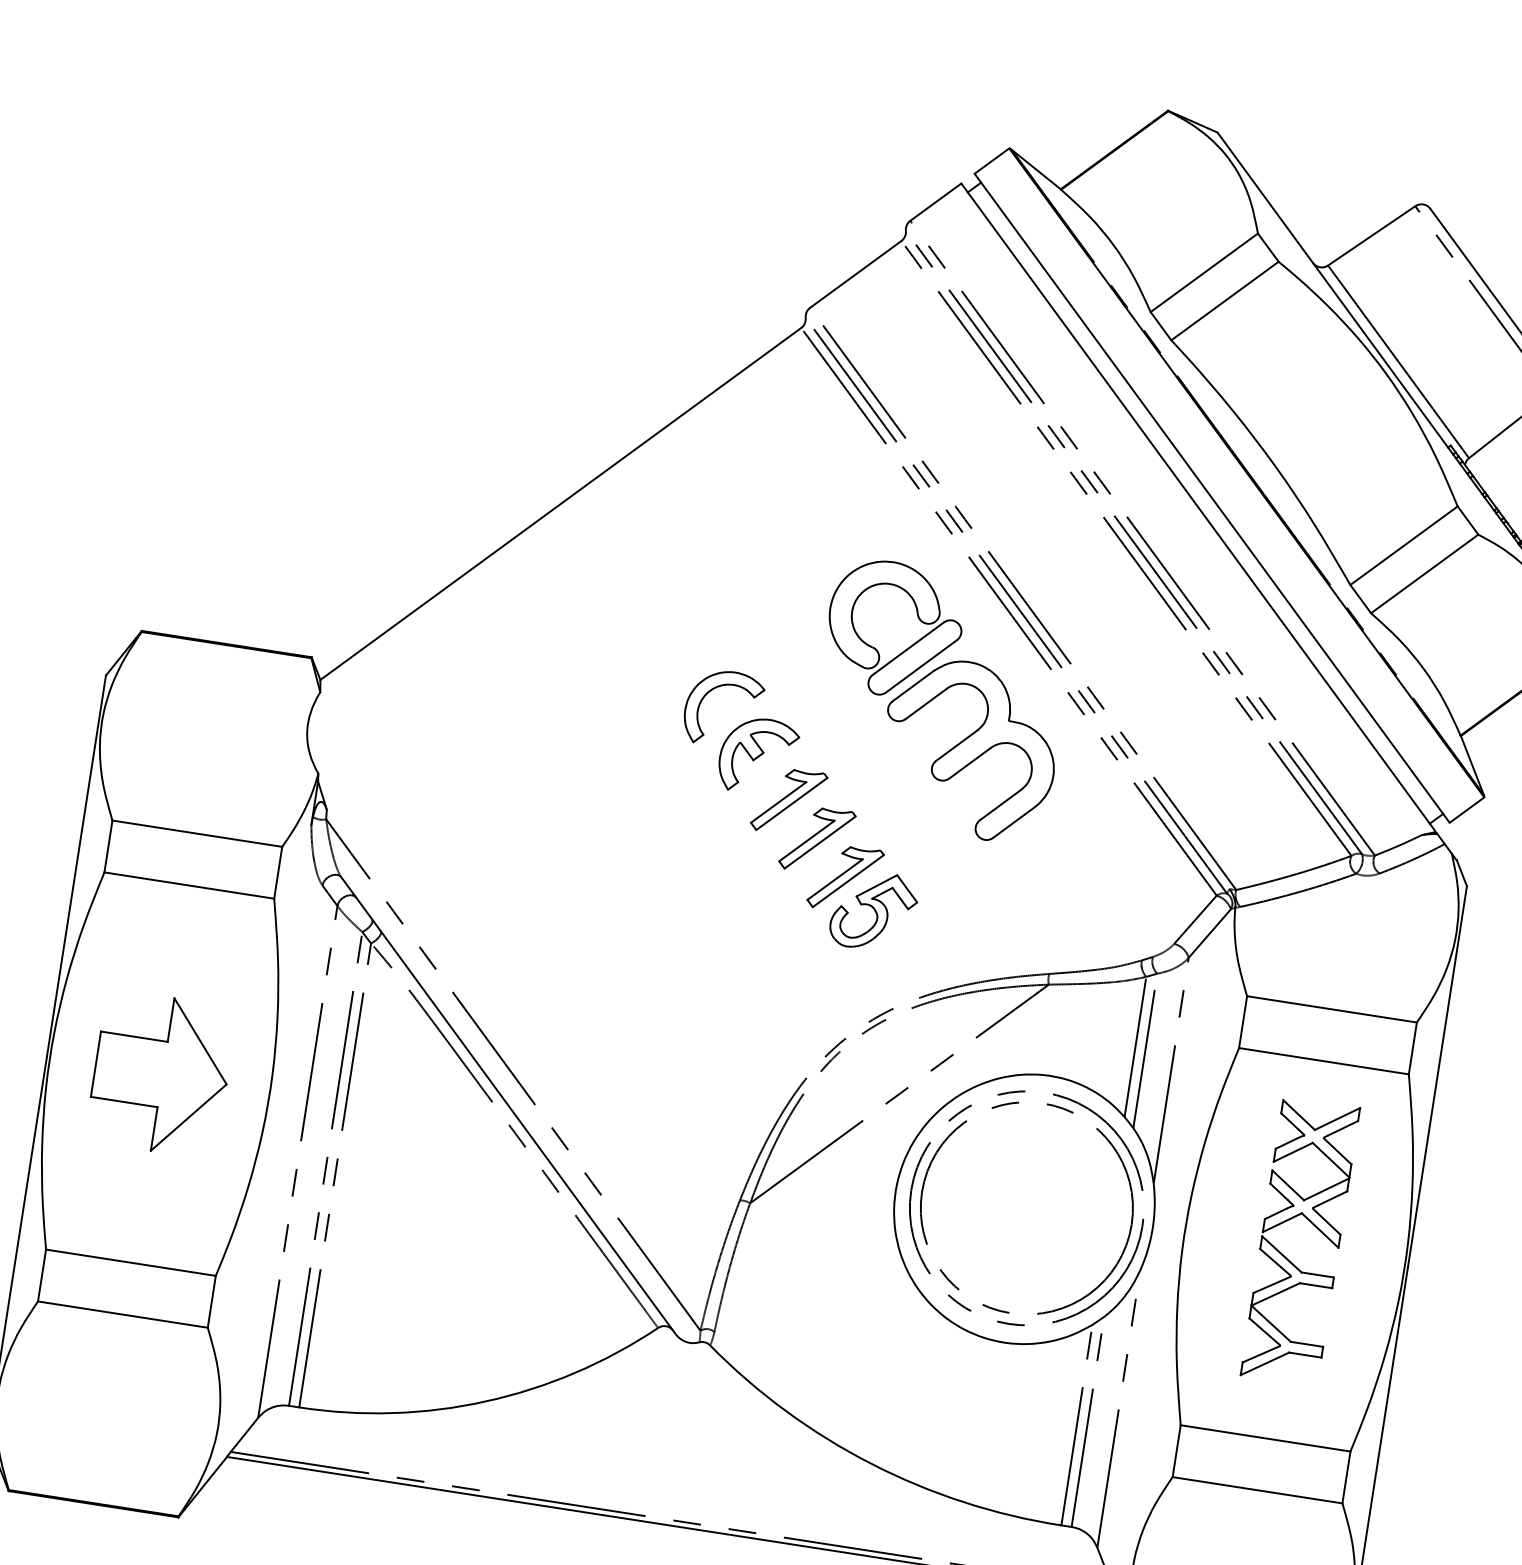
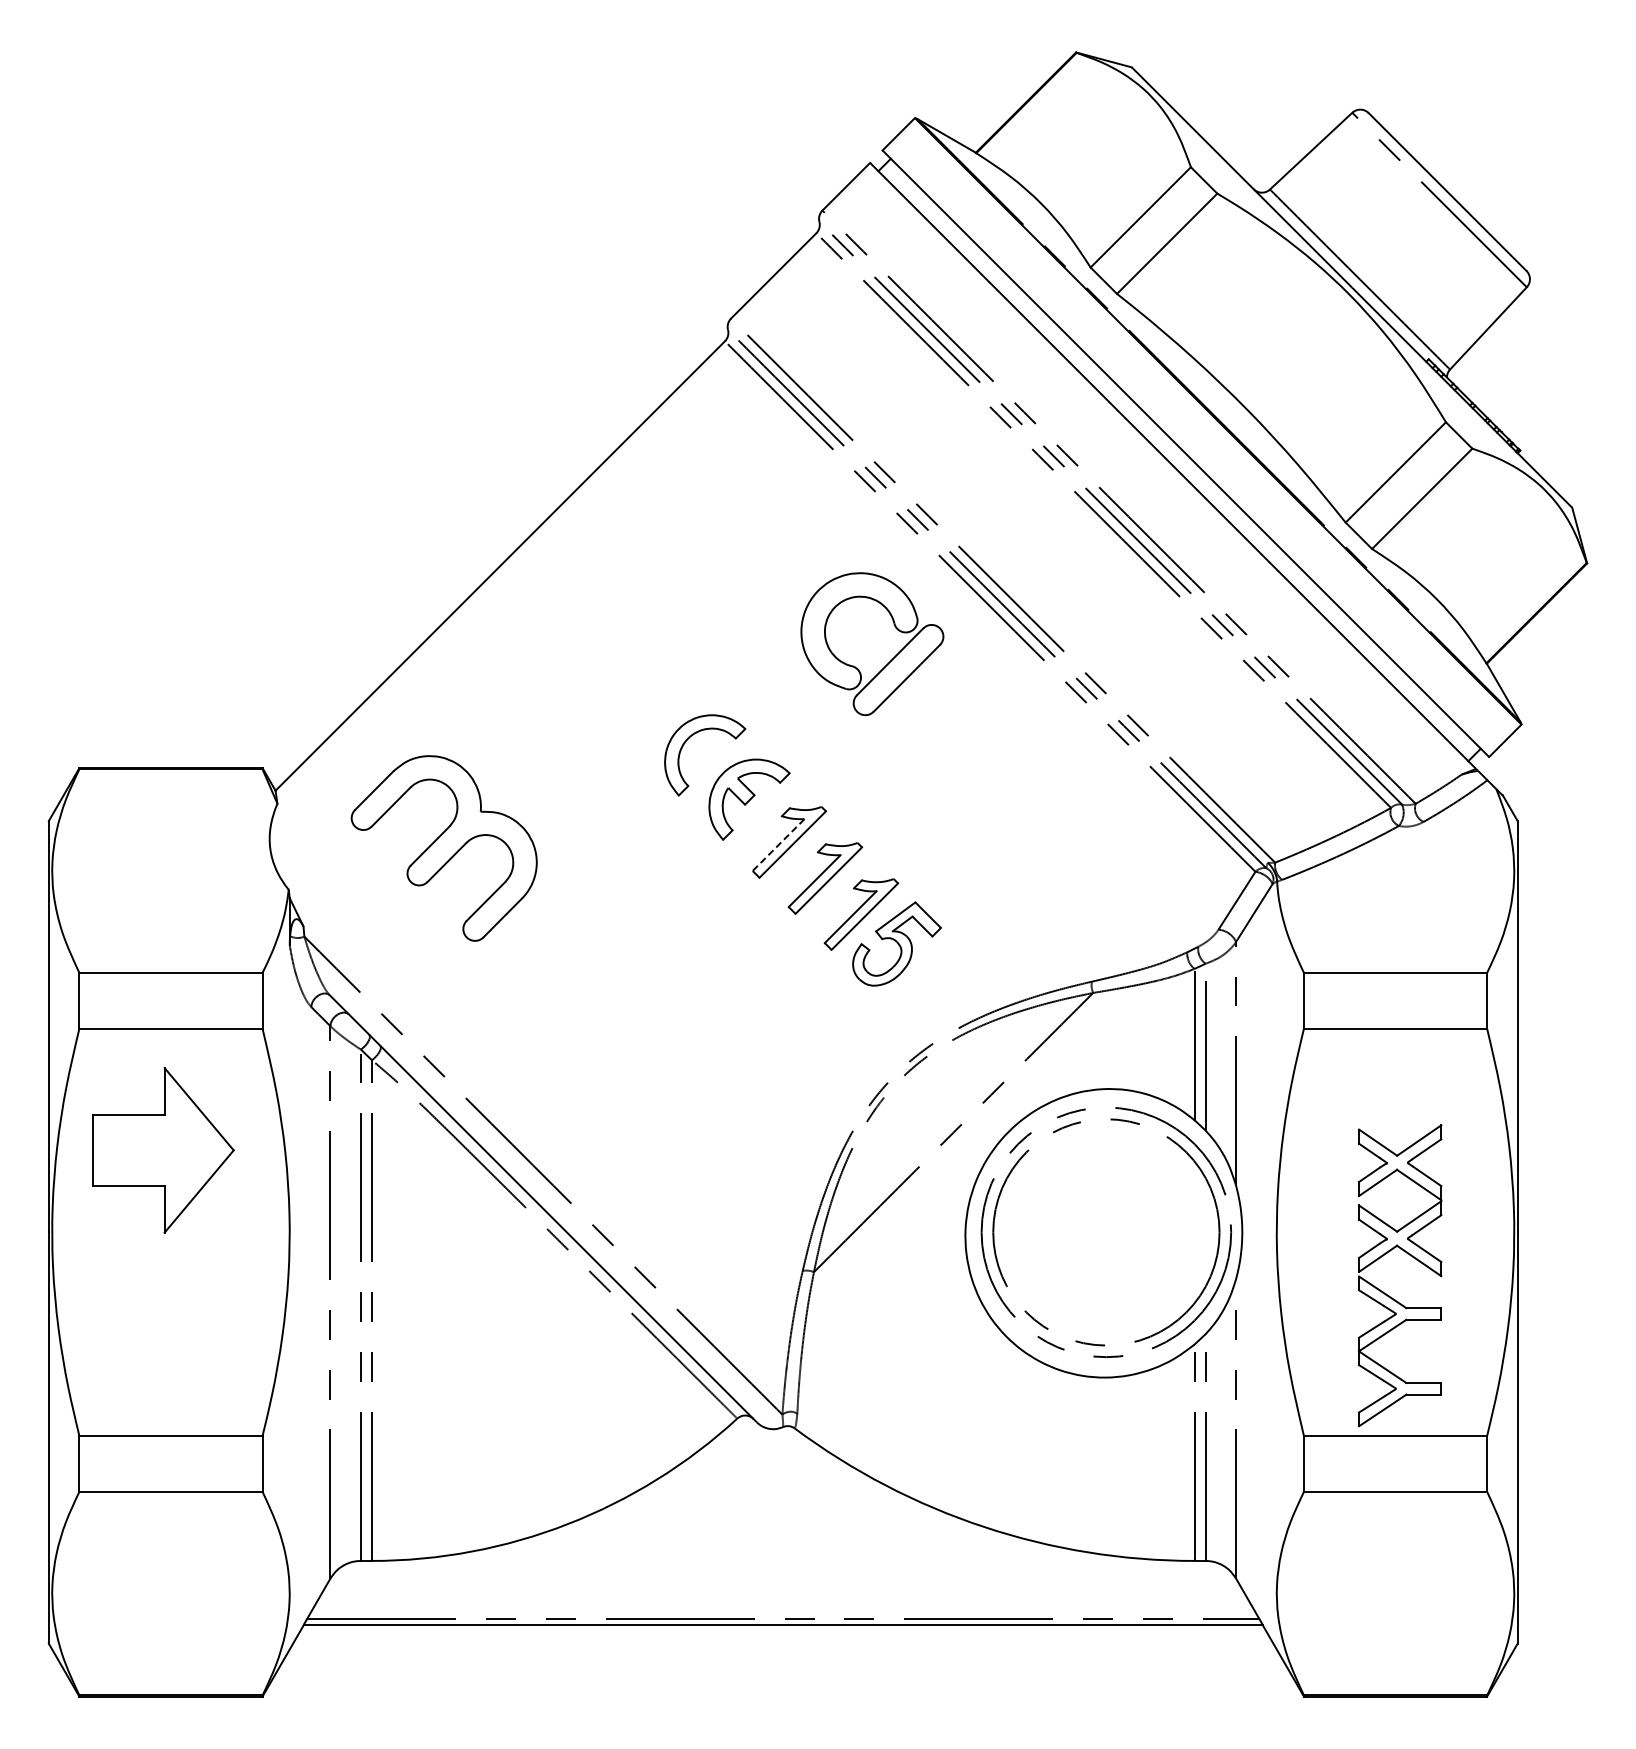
part: (968, 749) -> (443, 848), moved
line: (778, 802) -> (778, 845), solid -> dashed
part: (161, 1074) -> (163, 1150), moved
part: (1312, 1225) -> (1410, 1256), moved

